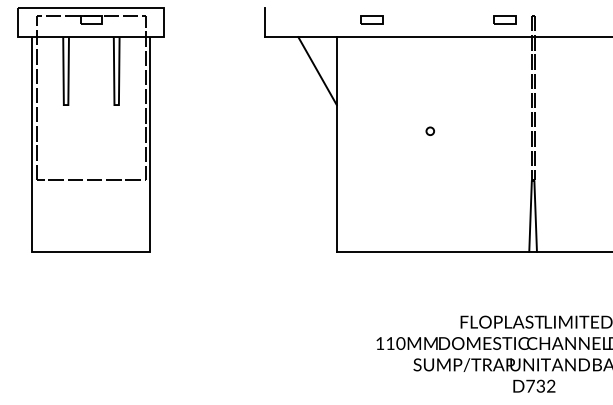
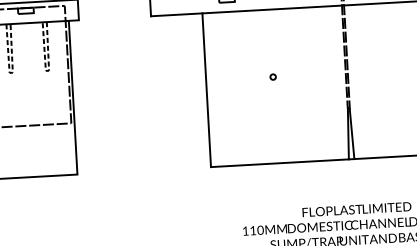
line: (317, 71) -> (189, 38), removed
line: (66, 105) -> (11, 73), solid -> dashed
line: (116, 105) -> (47, 71), solid -> dashed

